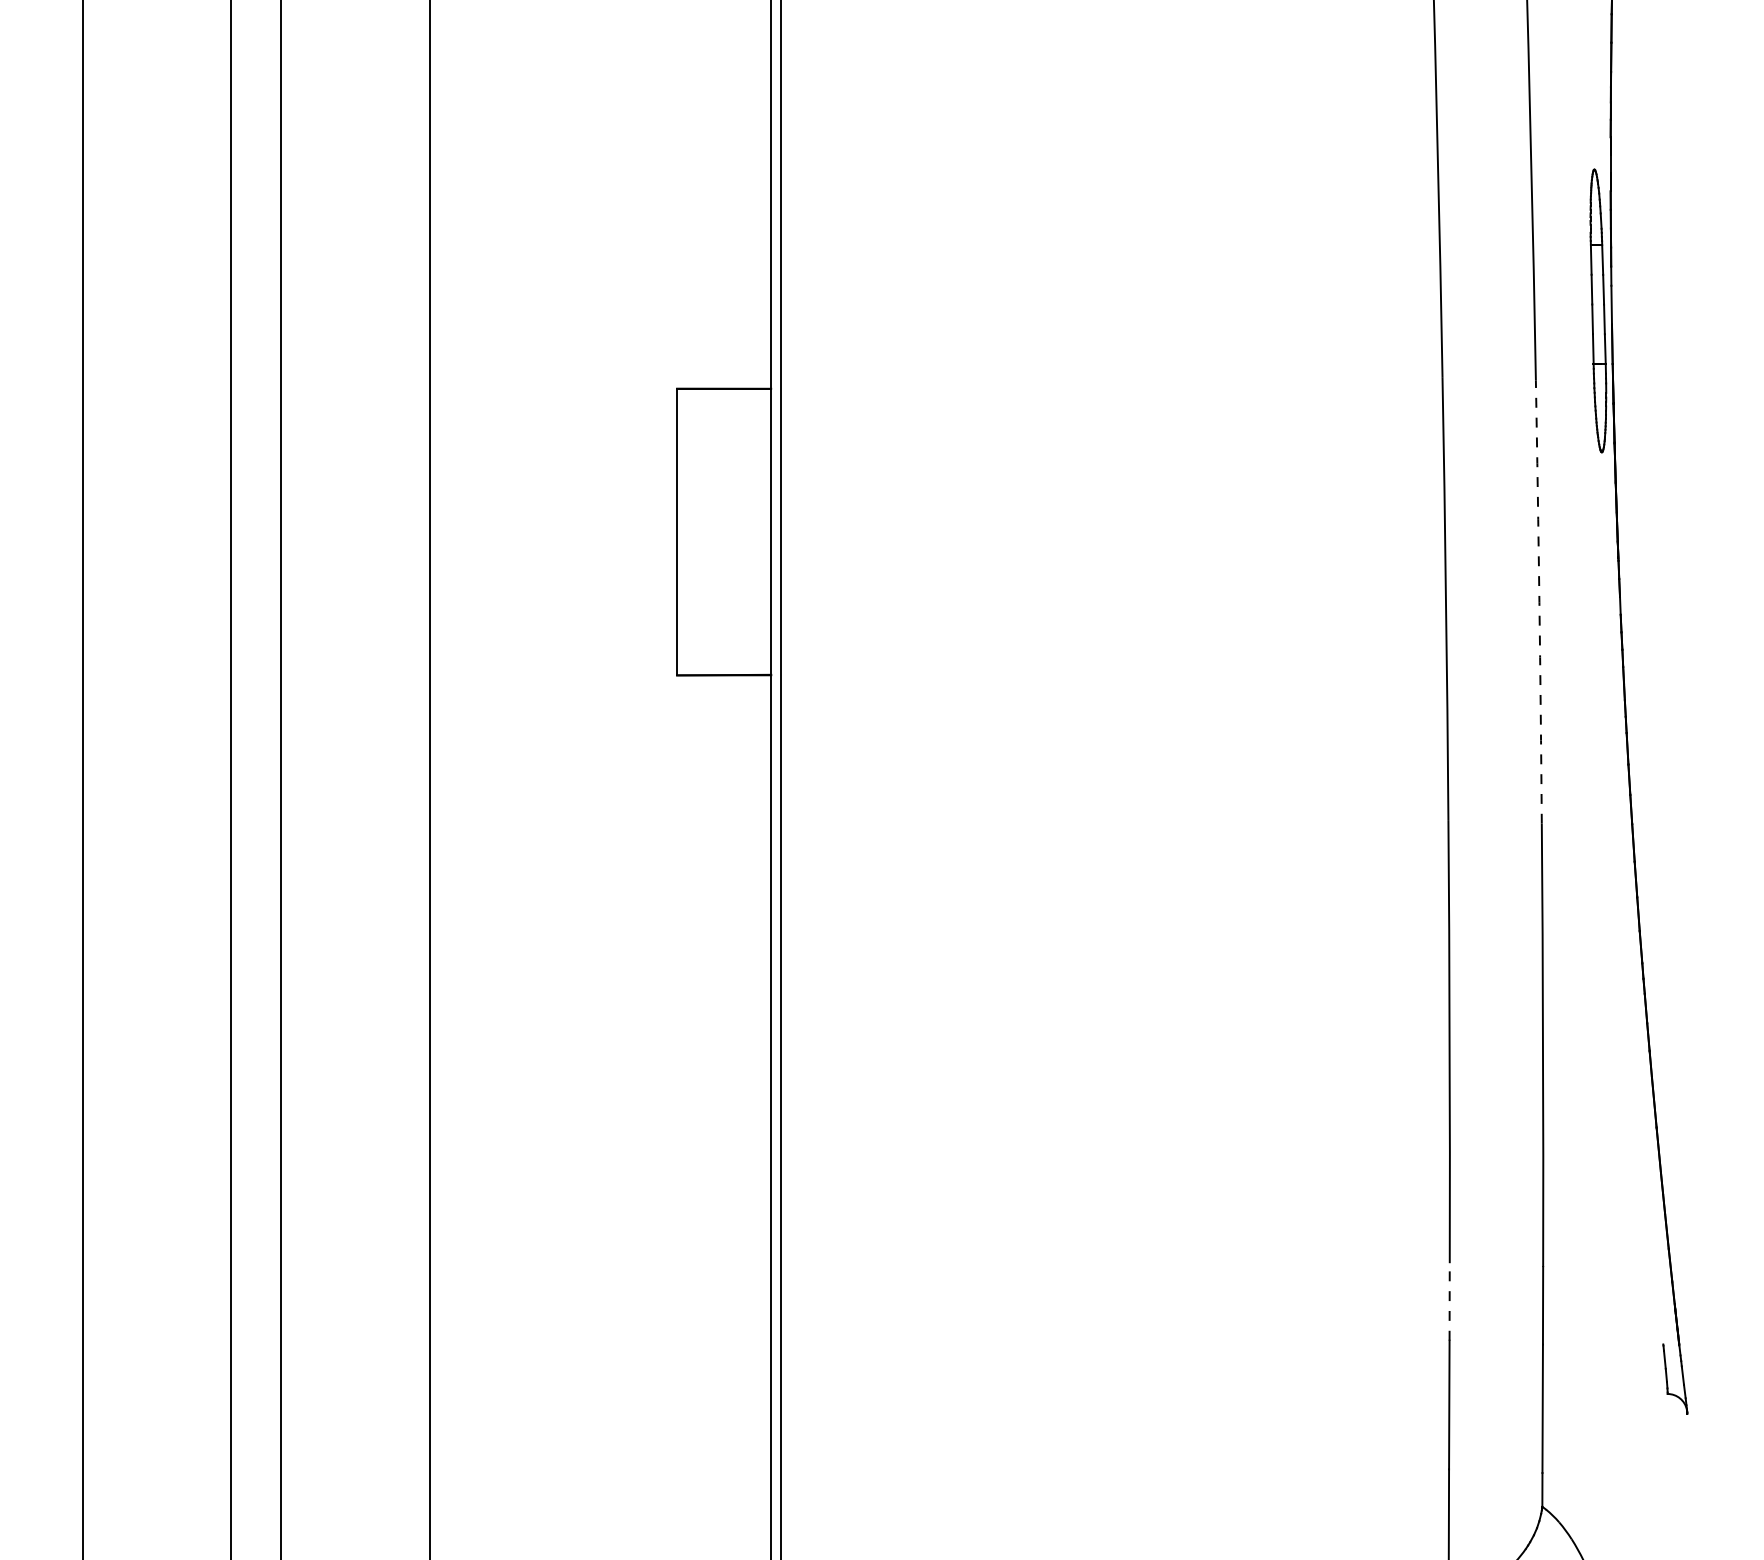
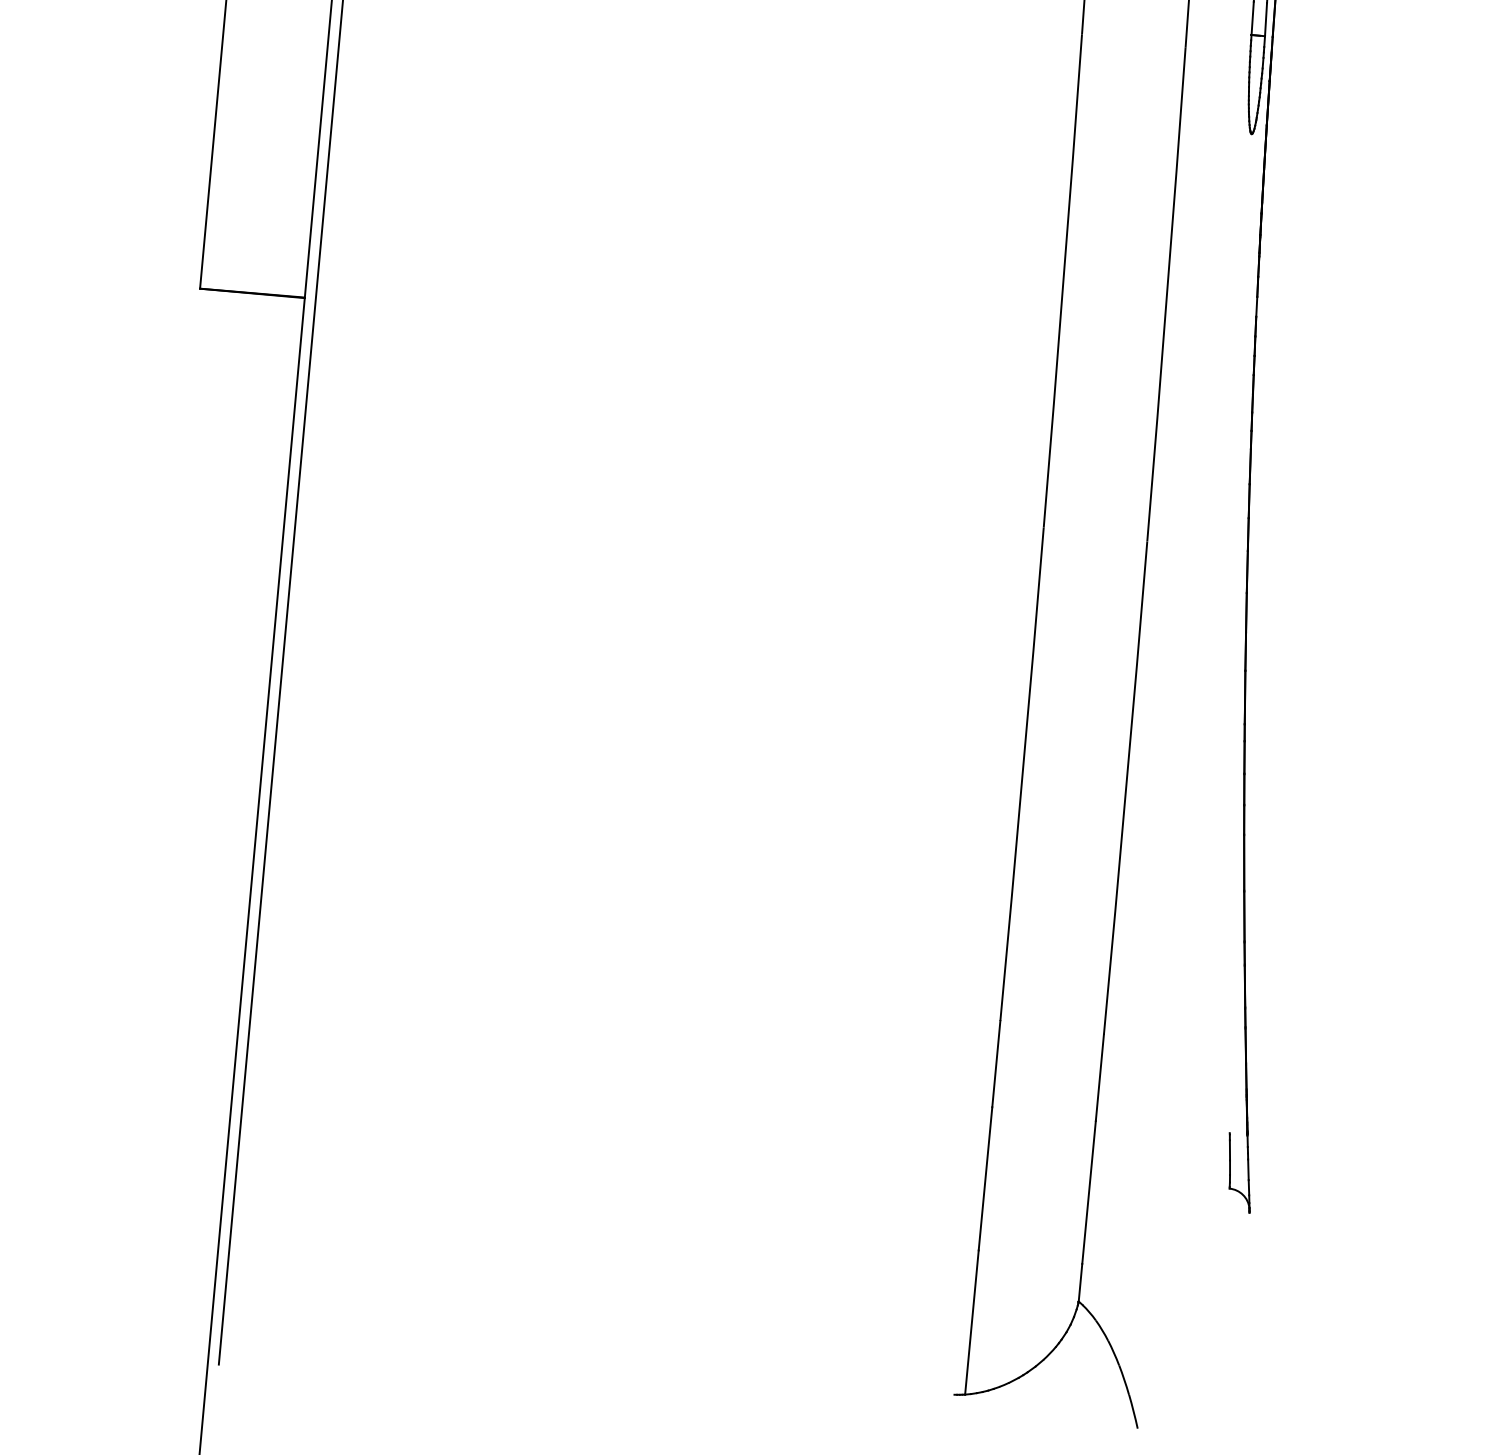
arc: (1539, 602) -> (1167, 294), dashed -> solid
line: (1449, 1301) -> (996, 1063), dashed -> solid

